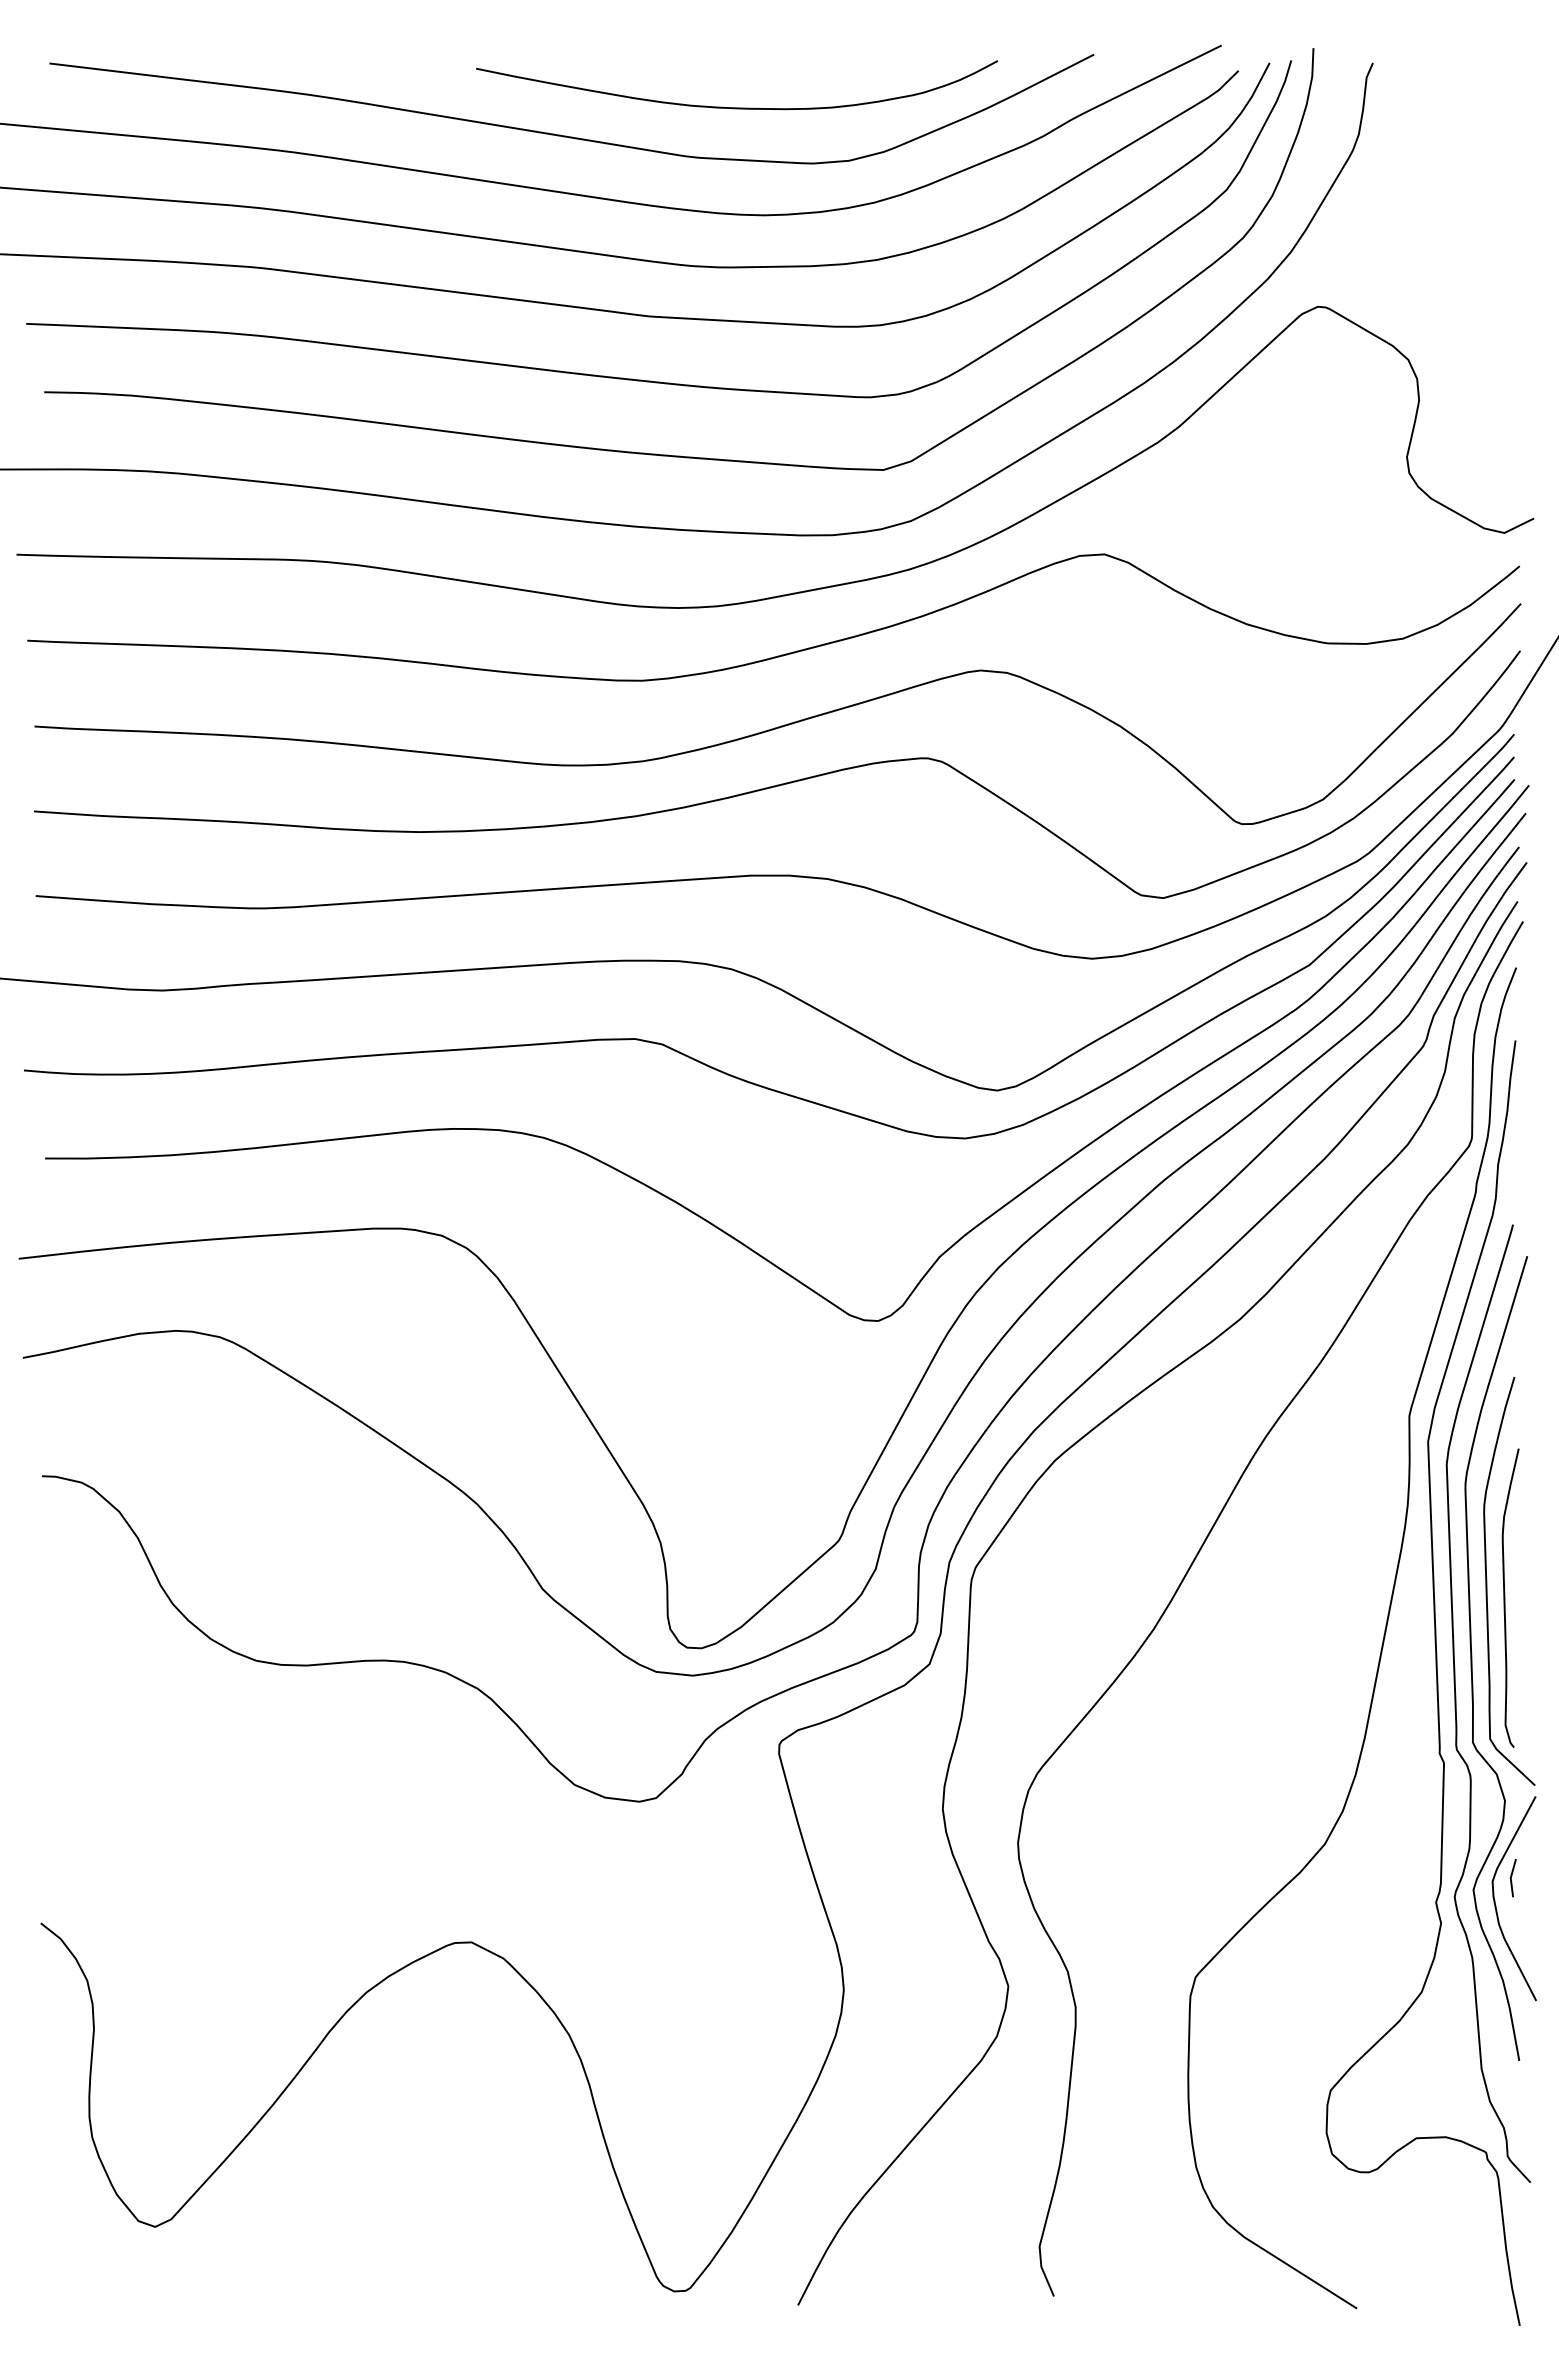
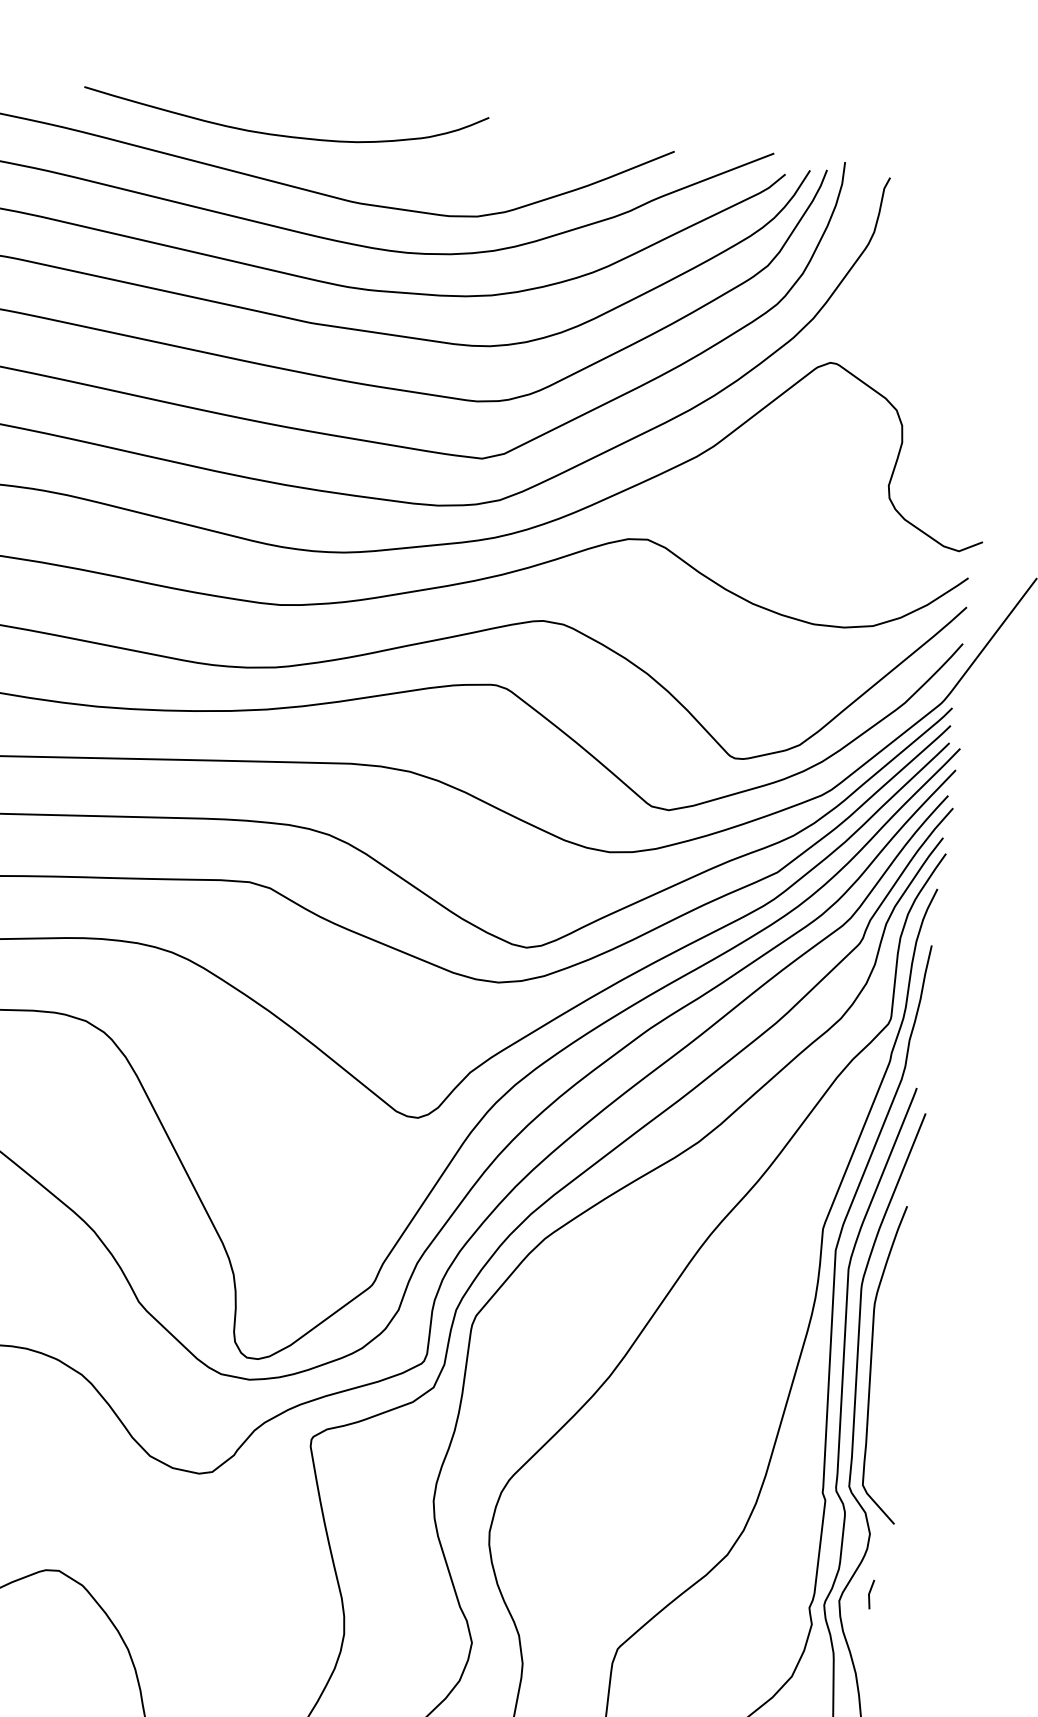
curve: (737, 107) -> (284, 135), moved
curve: (1505, 1597) -> (884, 1376), removed
curve: (1495, 1900) -> (855, 1610), removed

